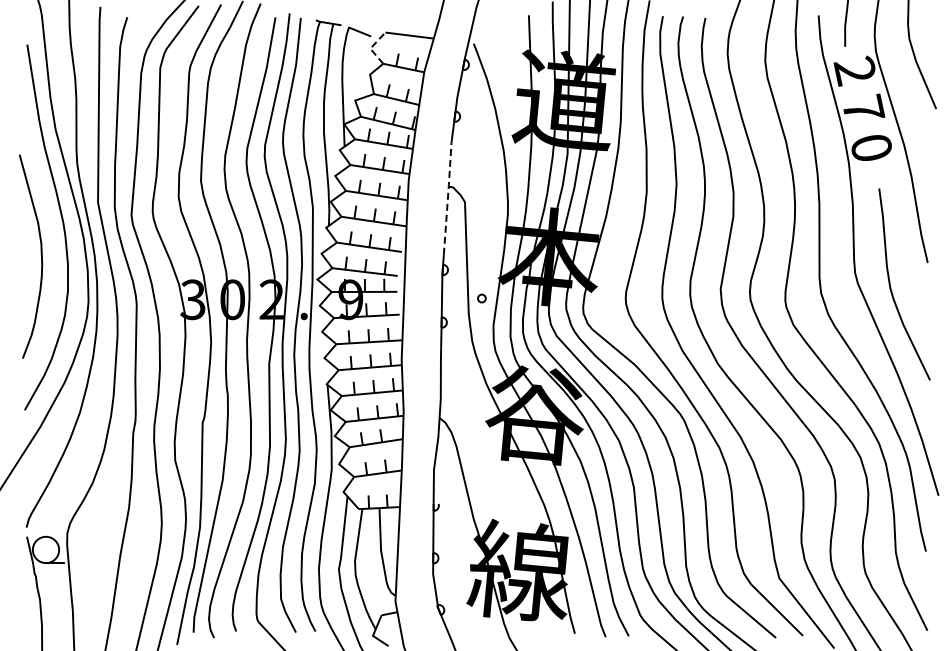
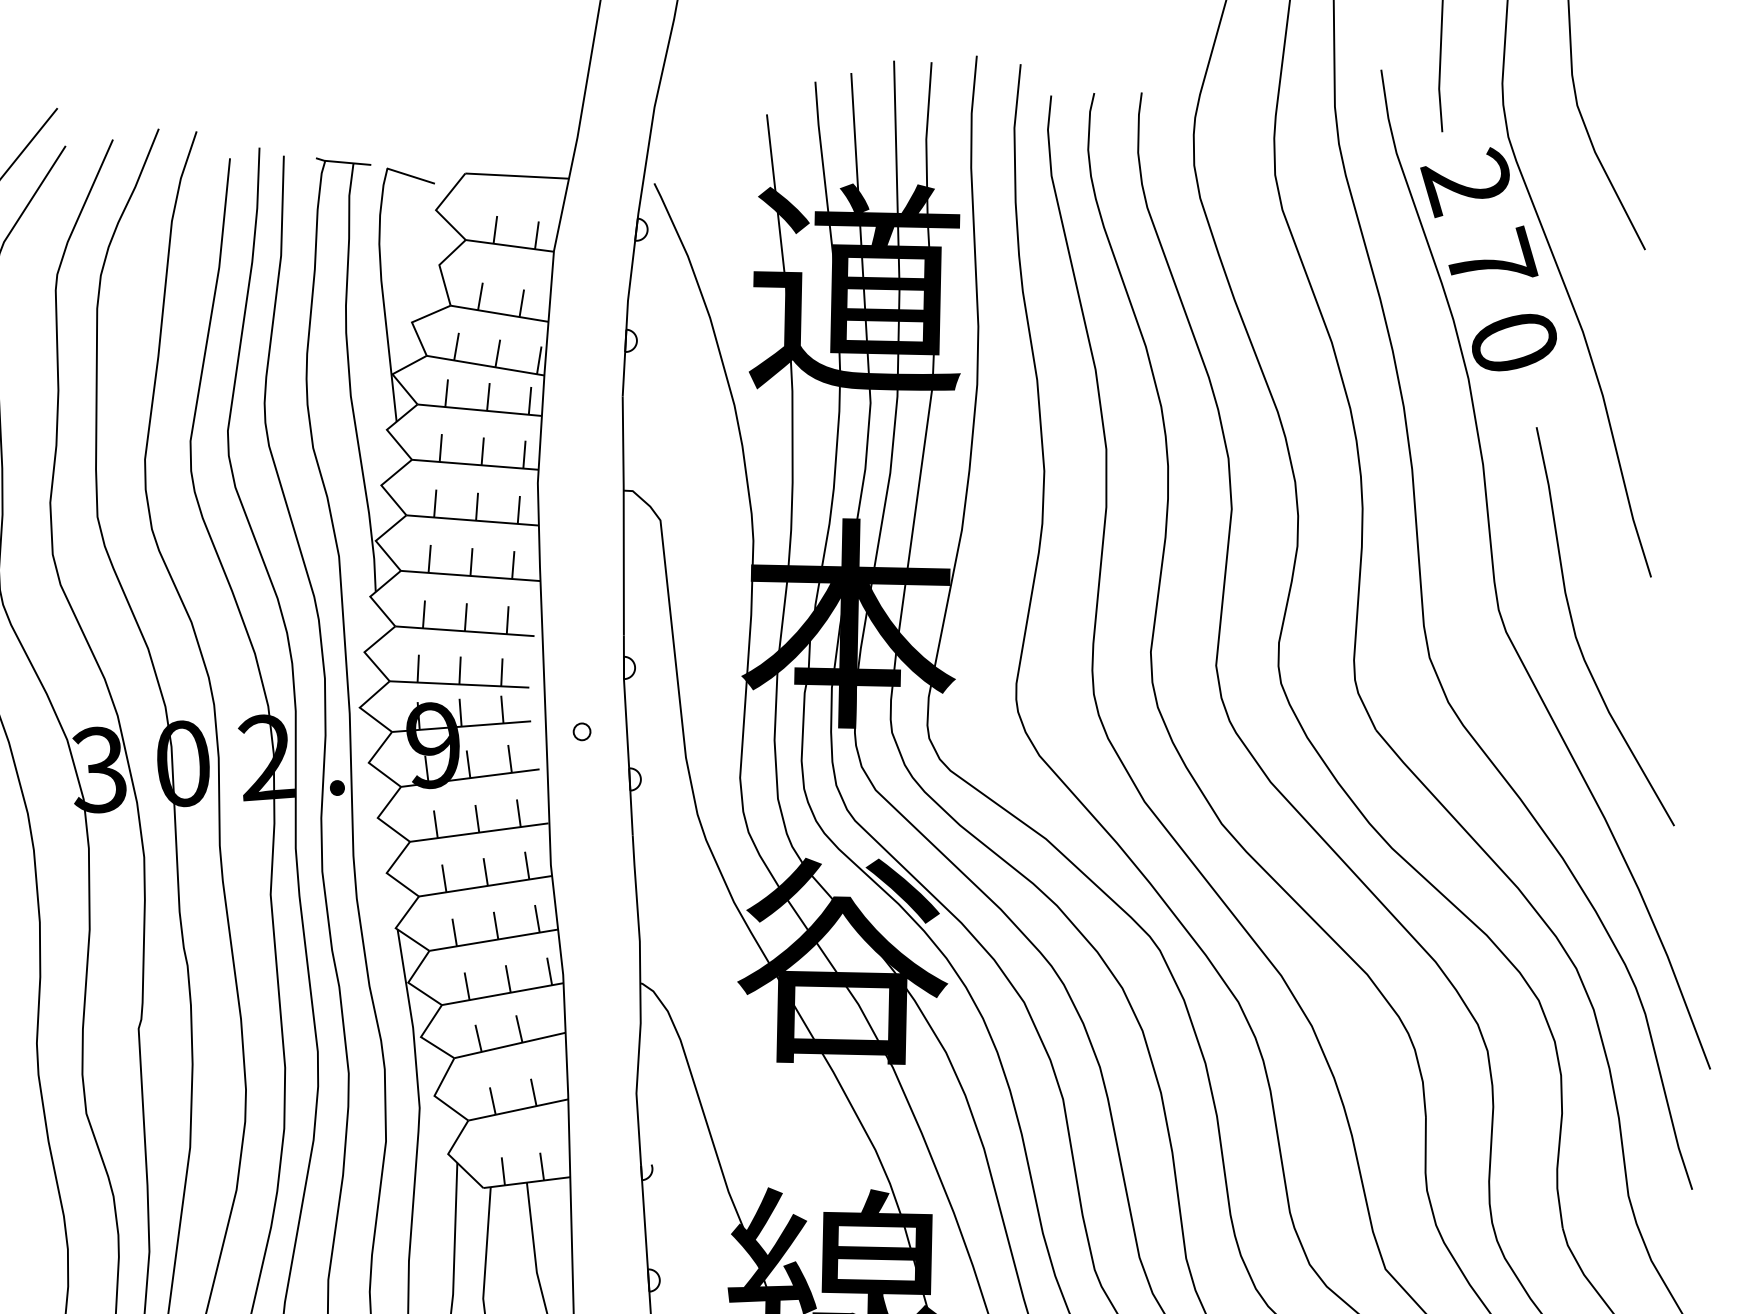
line: (371, 48) -> (438, 209), dashed -> solid
line: (447, 197) -> (622, 513), dashed -> solid
circle: (481, 298) -> (581, 731), moved

